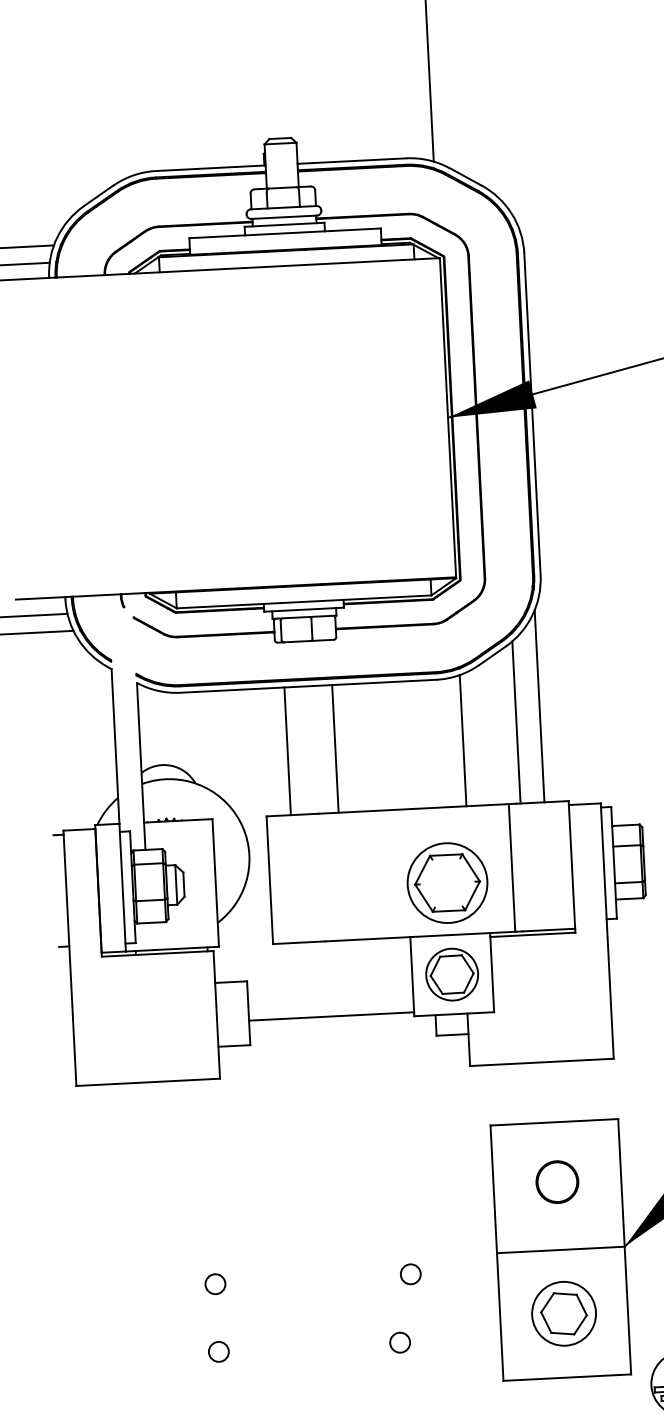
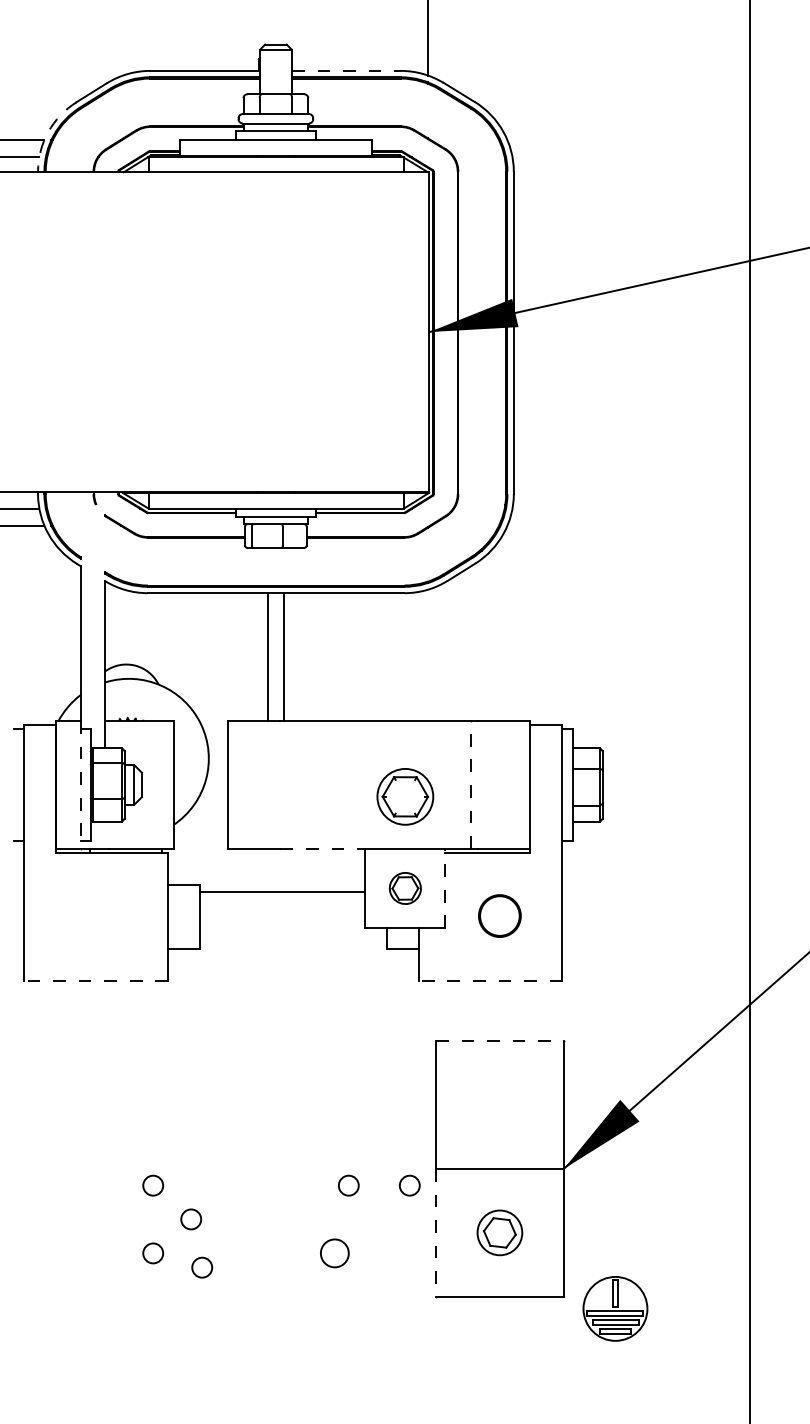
line: (352, 160) -> (346, 70), solid -> dashed
arc: (57, 237) -> (48, 132), solid -> dashed
line: (539, 705) -> (506, 624), removed
line: (516, 722) -> (482, 639), removed
line: (463, 740) -> (428, 655), removed
line: (335, 749) -> (268, 657), moved
line: (287, 751) -> (284, 657), moved
line: (512, 867) -> (470, 784), solid -> dashed
part: (447, 882) -> (405, 796), size x0.7
line: (122, 887) -> (80, 784), solid -> dashed
line: (367, 938) -> (322, 848), solid -> dashed
line: (492, 972) -> (445, 888), solid -> dashed
part: (452, 974) -> (405, 888), size x0.6
line: (331, 1016) -> (282, 892), moved
line: (541, 1062) -> (490, 980), solid -> dashed
line: (148, 1082) -> (96, 980), solid -> dashed
line: (553, 1122) -> (499, 1041), solid -> dashed
circle: (556, 1181) -> (499, 915), moved
circle: (471, 1271) -> (409, 1185), added
part: (563, 1313) -> (499, 1232), size x0.7
circle: (255, 1316) -> (191, 1219), added
line: (499, 1316) -> (435, 1232), solid -> dashed
circle: (399, 1342) -> (334, 1253), size x1.4
circle: (268, 1363) -> (202, 1267), added

